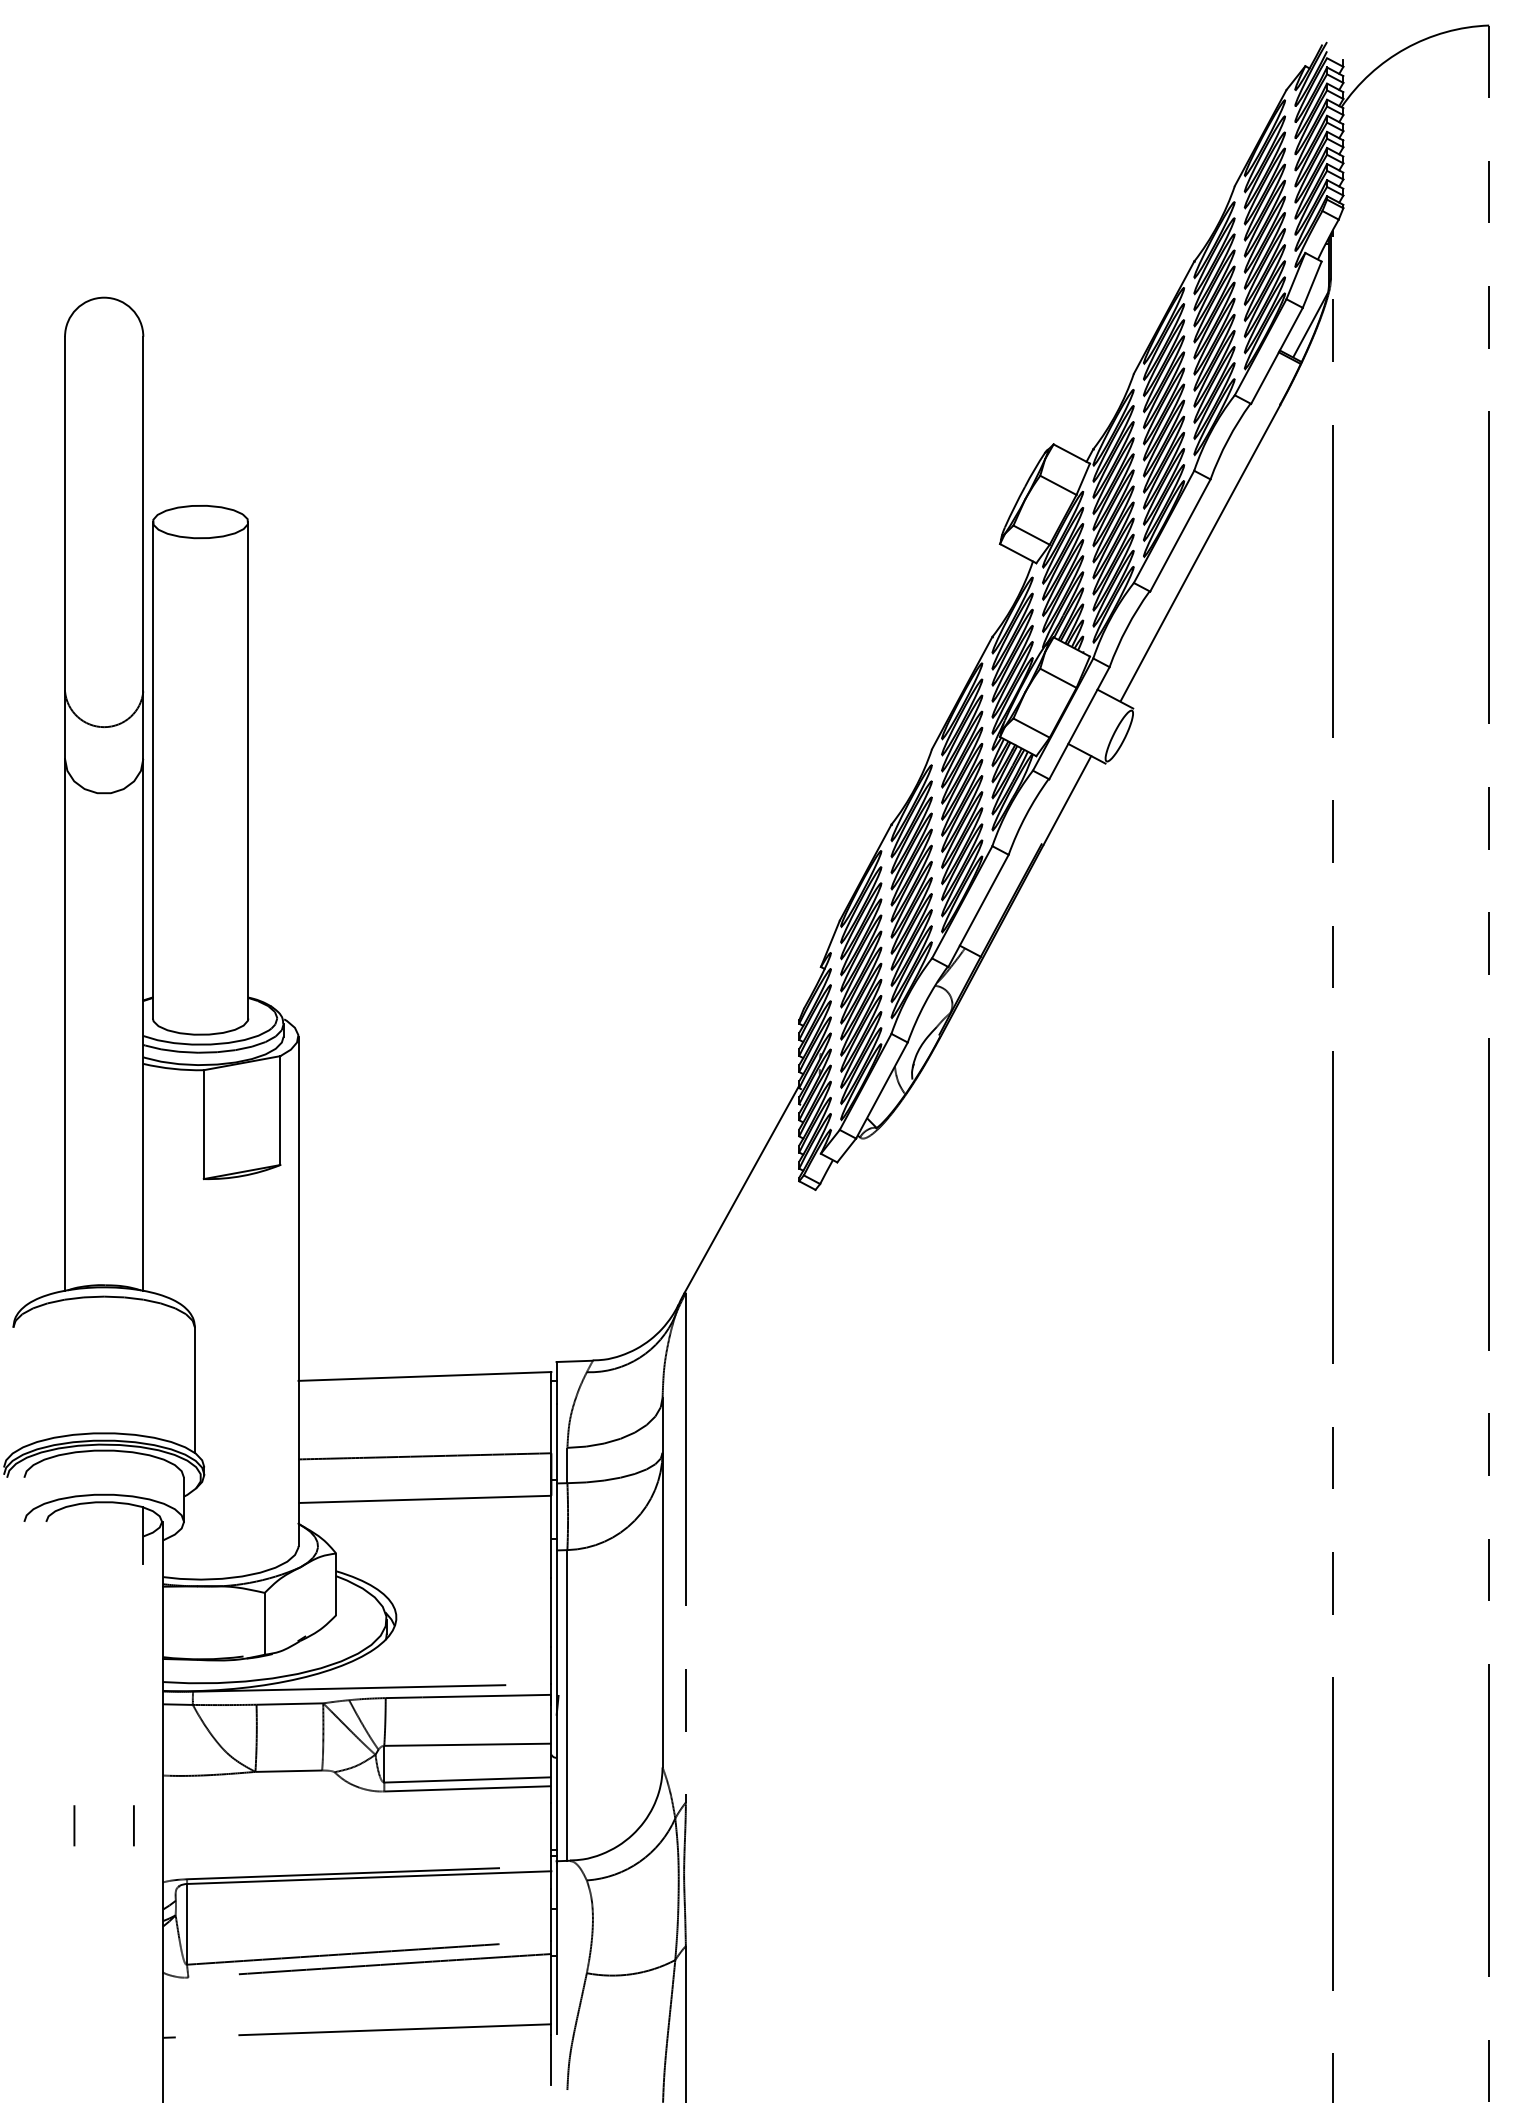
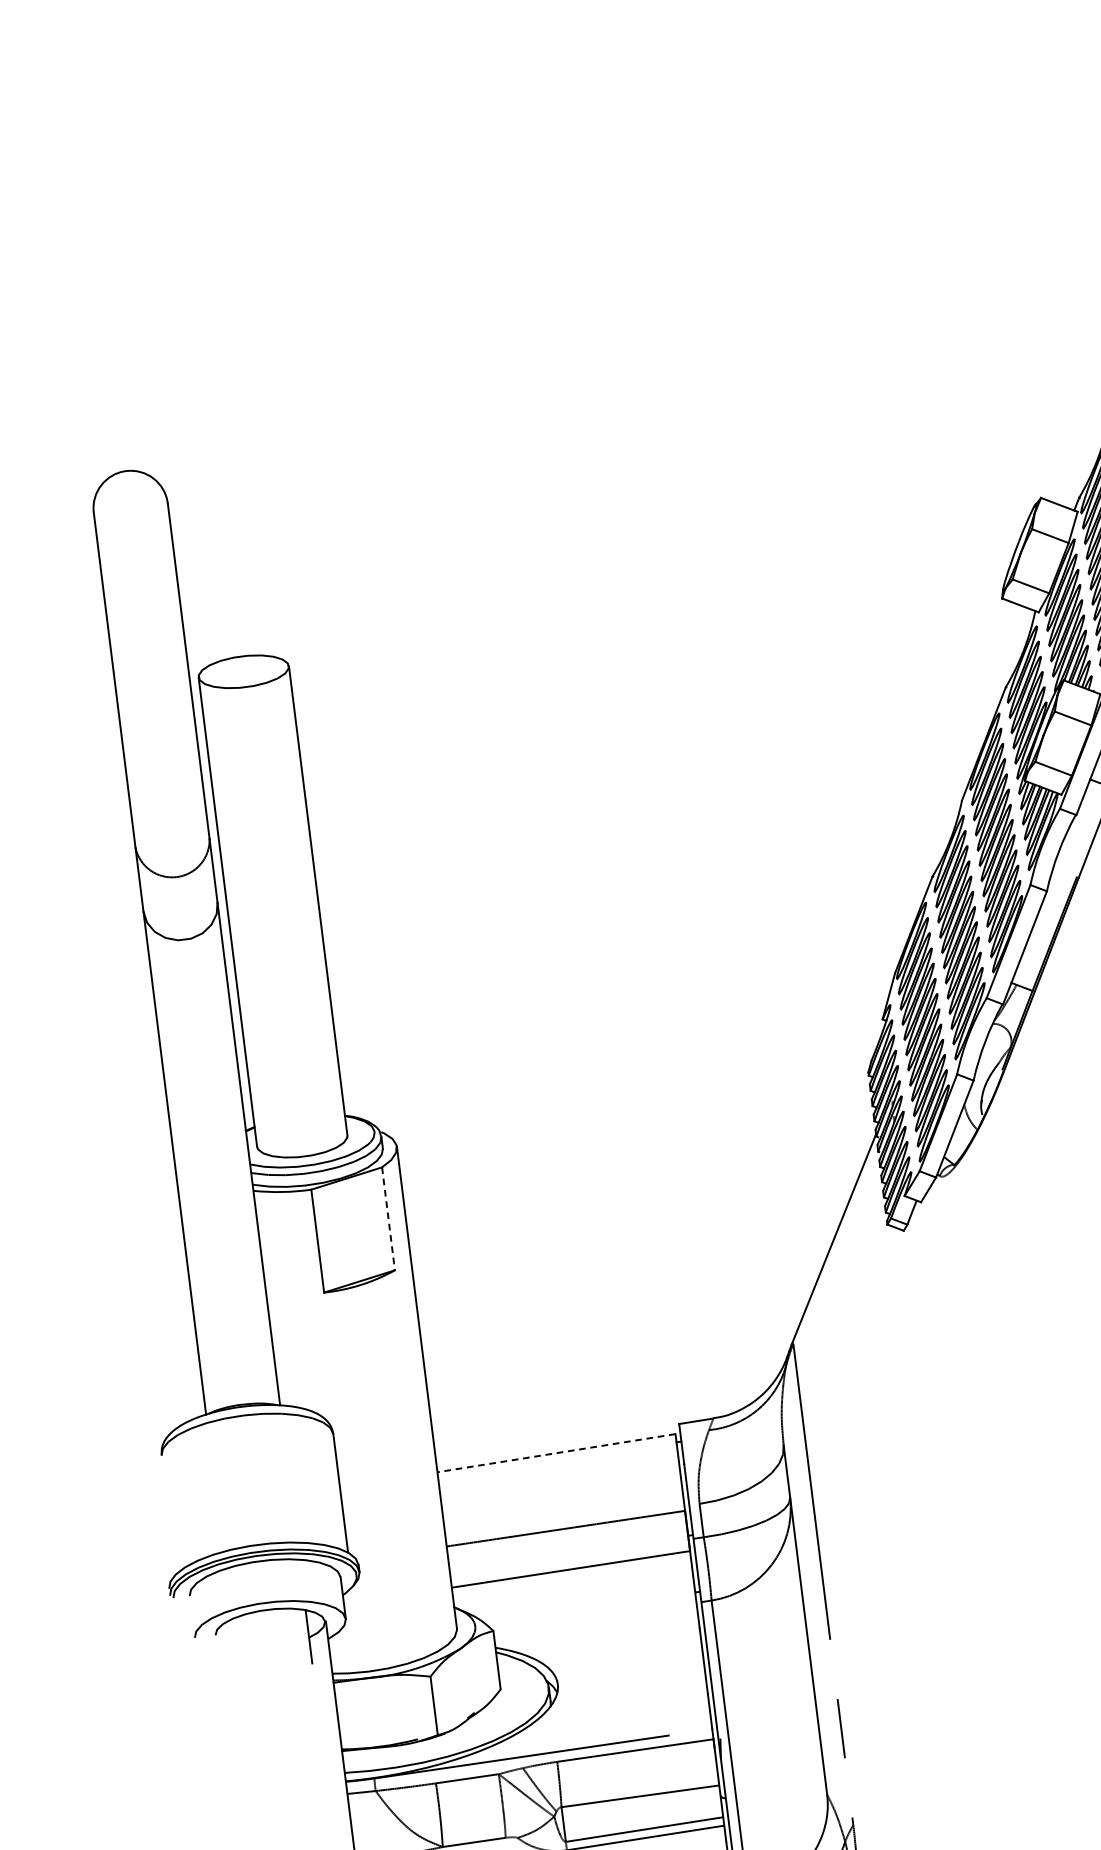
line: (280, 1111) -> (388, 1219), solid -> dashed
line: (424, 1376) -> (556, 1453), solid -> dashed

